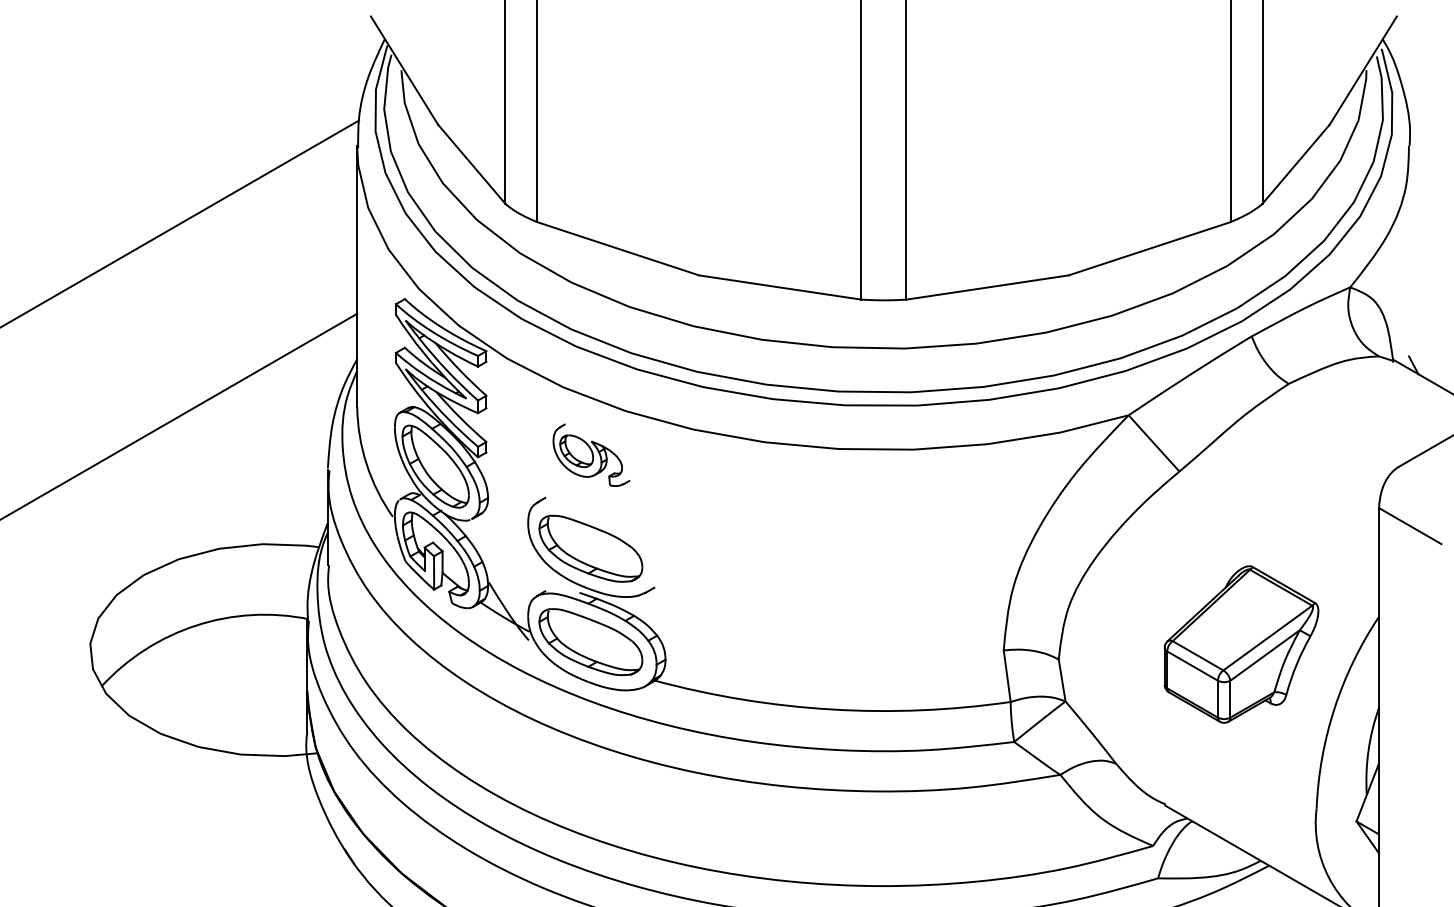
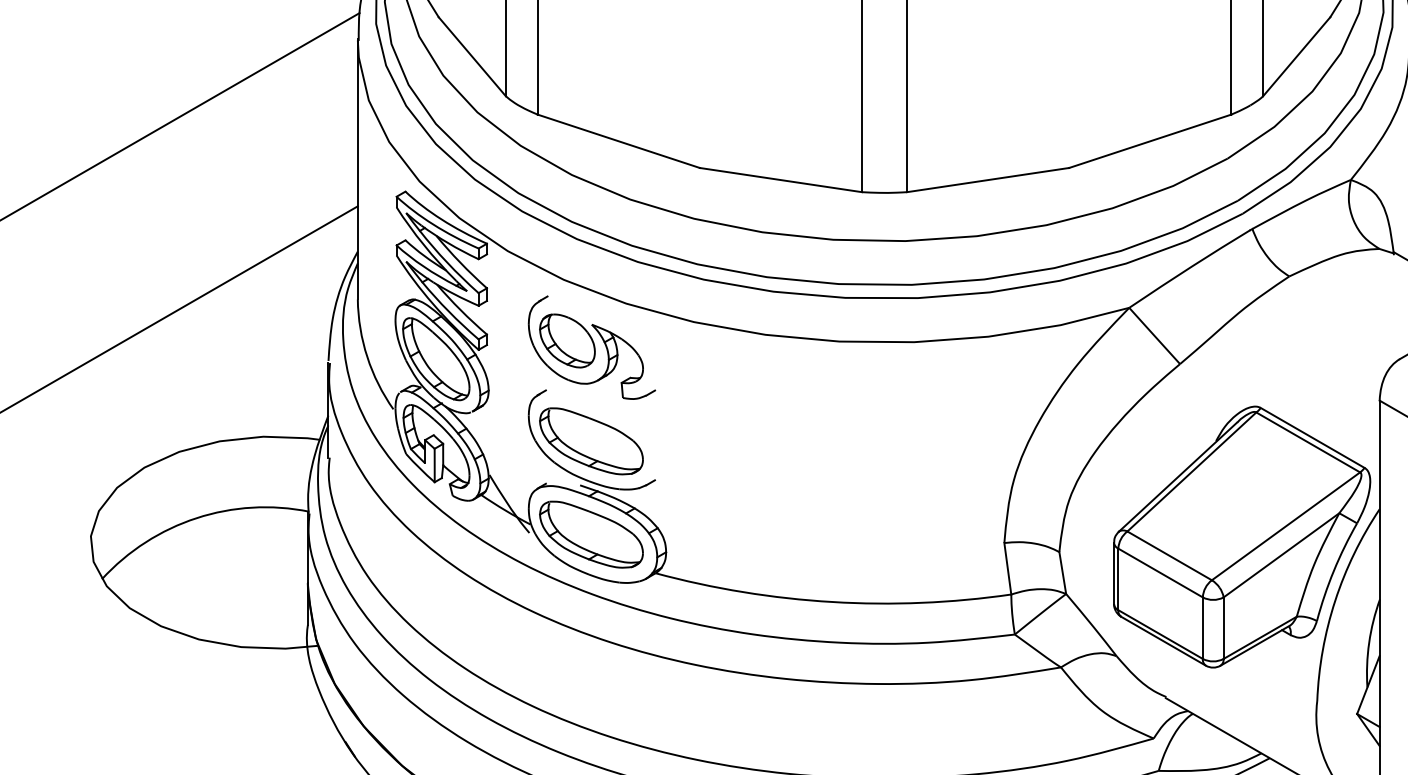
part: (591, 455) -> (592, 348), size x1.67
part: (1241, 644) -> (1242, 537), size x1.67

